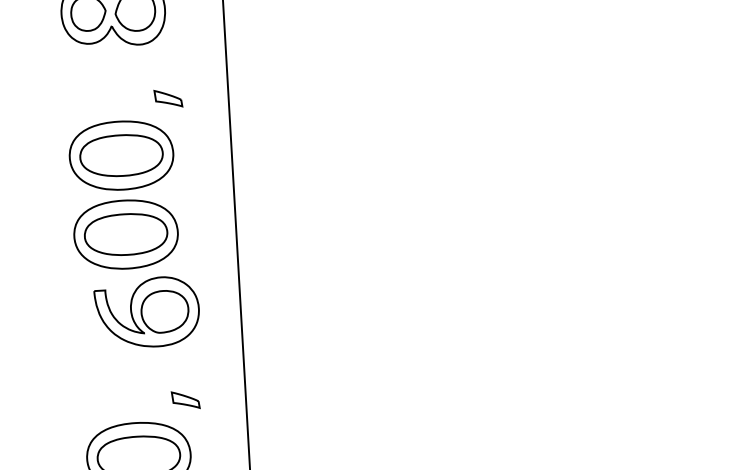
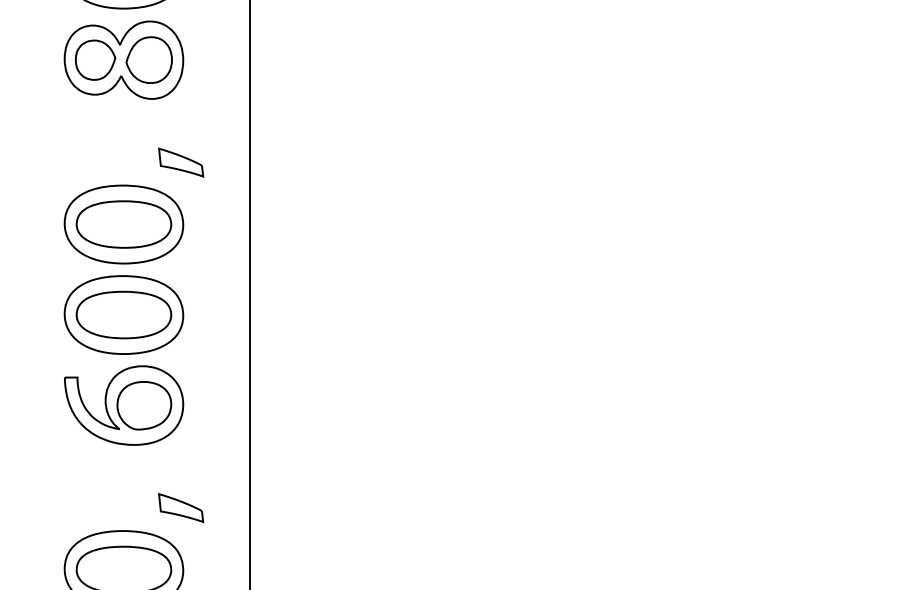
part: (168, 98) -> (181, 162), size x1.43
part: (147, 312) -> (124, 405), moved
part: (186, 400) -> (181, 508), size x1.43

